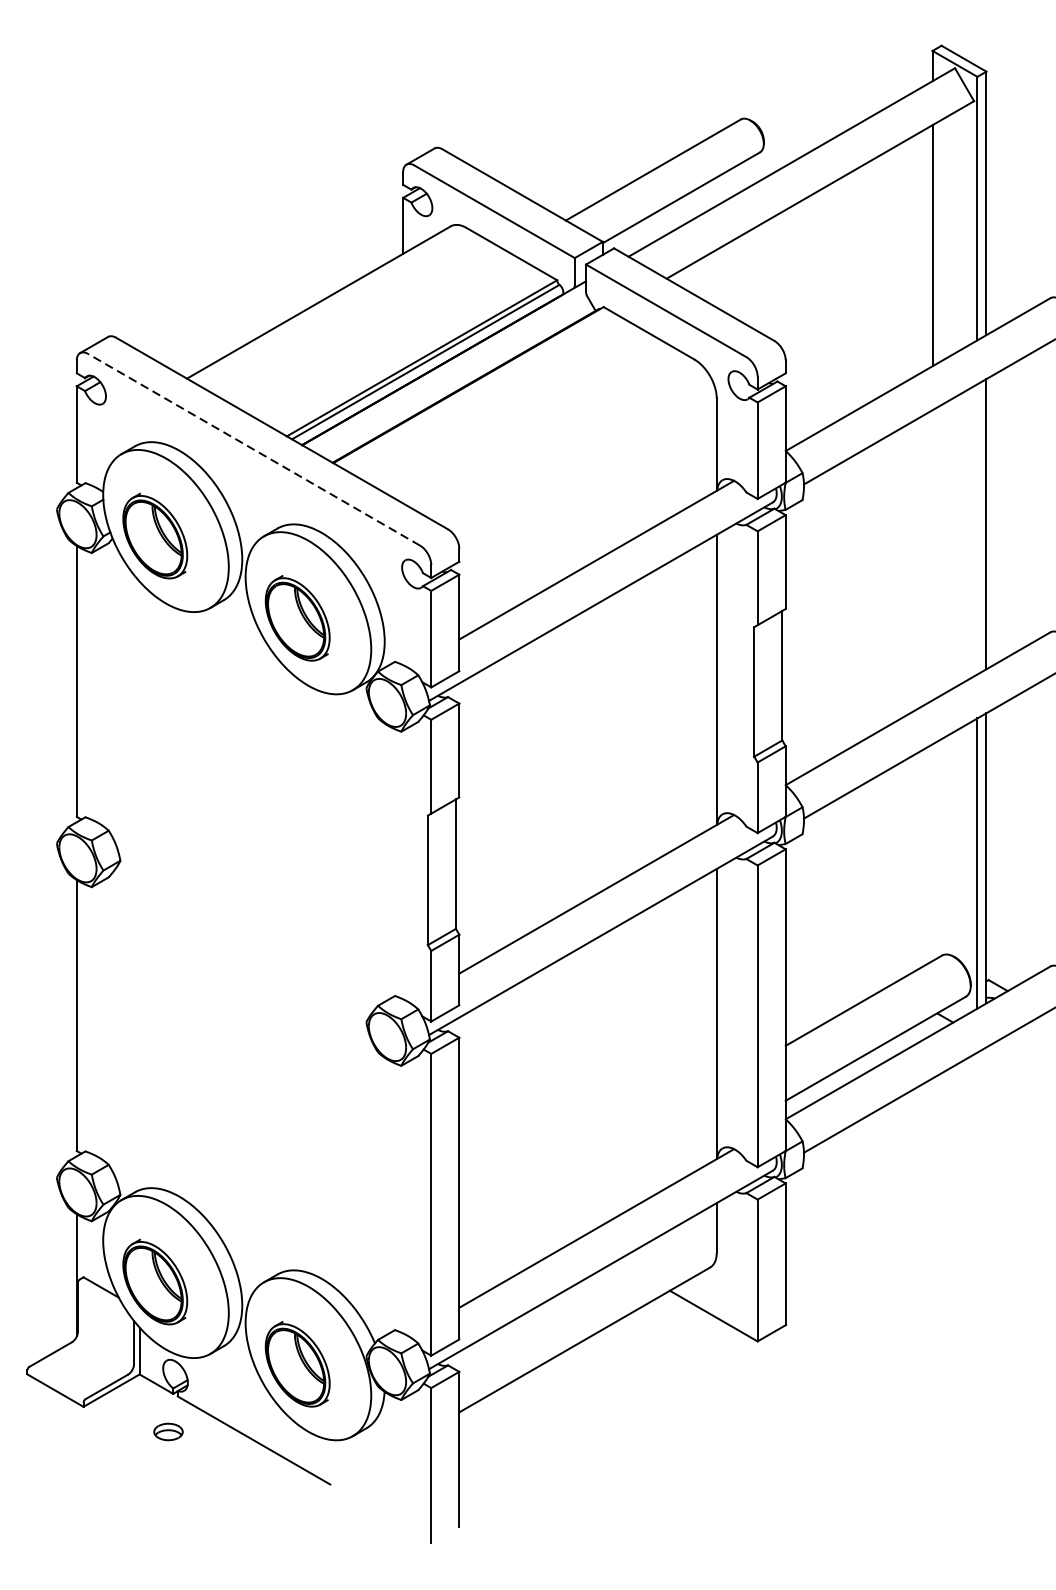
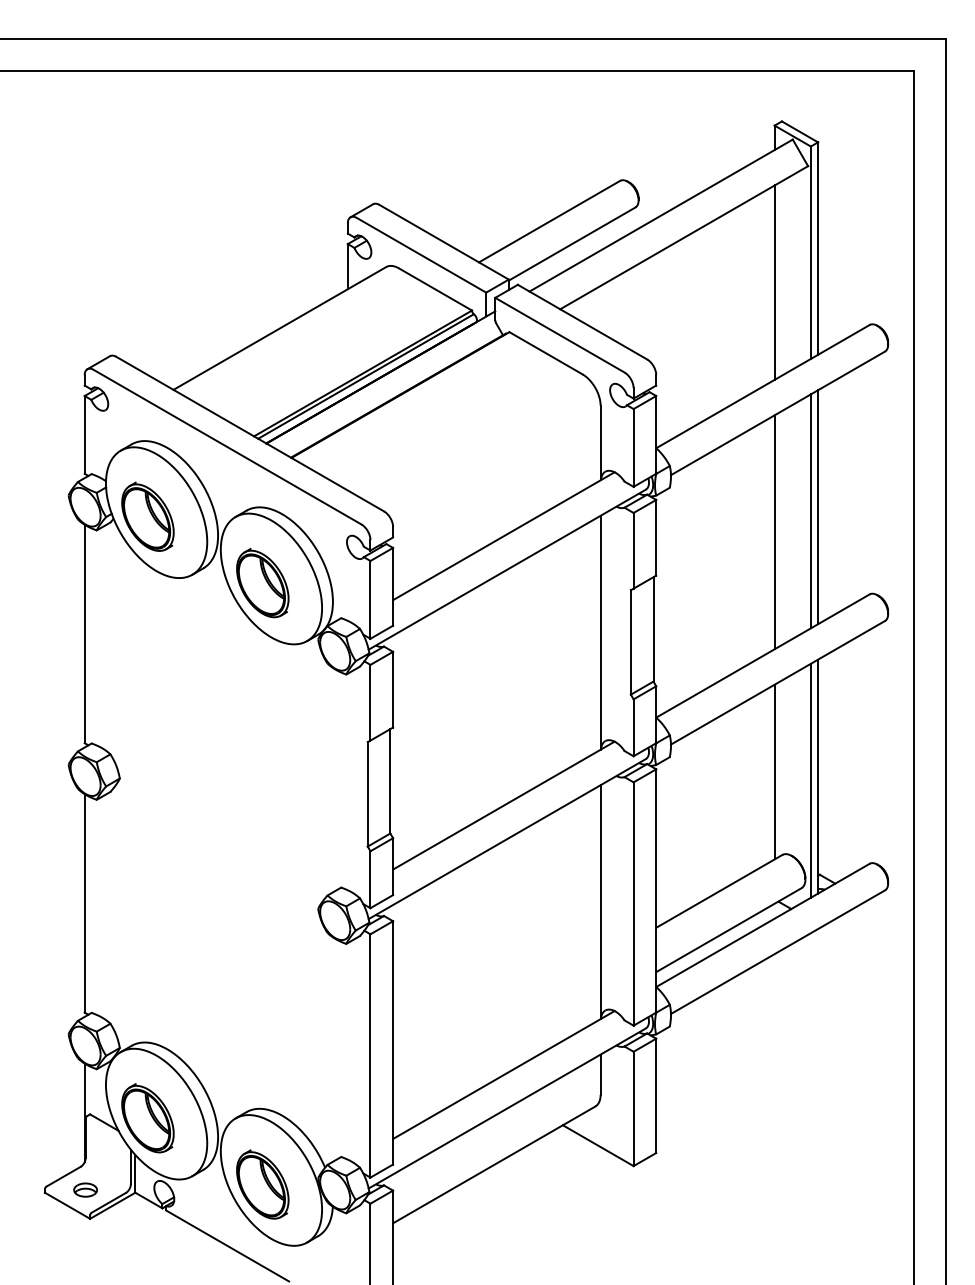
line: (253, 450) -> (227, 447), dashed -> solid
line: (977, 529) -> (810, 511), added
line: (932, 555) -> (774, 532), added
line: (932, 852) -> (774, 771), added
part: (168, 1431) -> (85, 1189), moved

